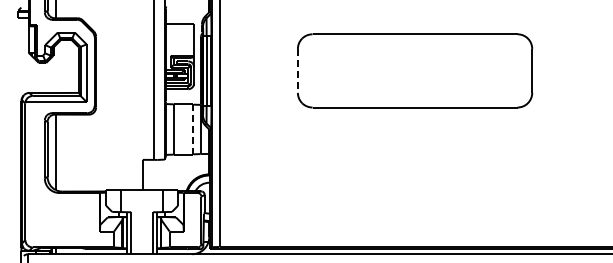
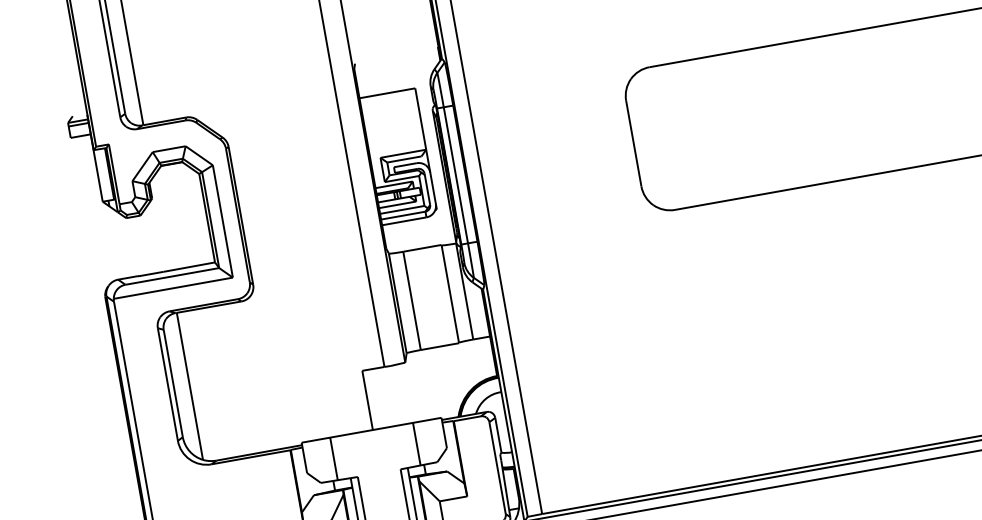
line: (297, 70) -> (632, 142), dashed -> solid
line: (193, 128) -> (450, 292), dashed -> solid

